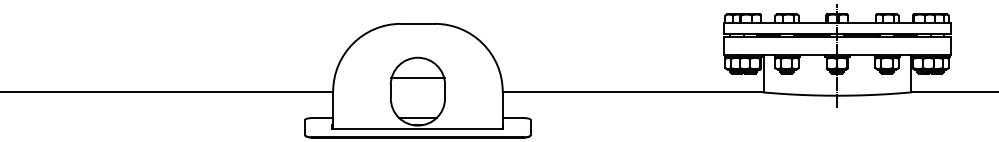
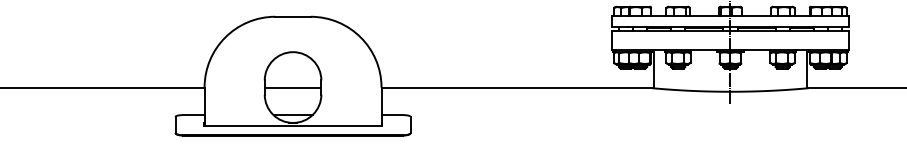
line: (417, 78) -> (292, 88), moved

